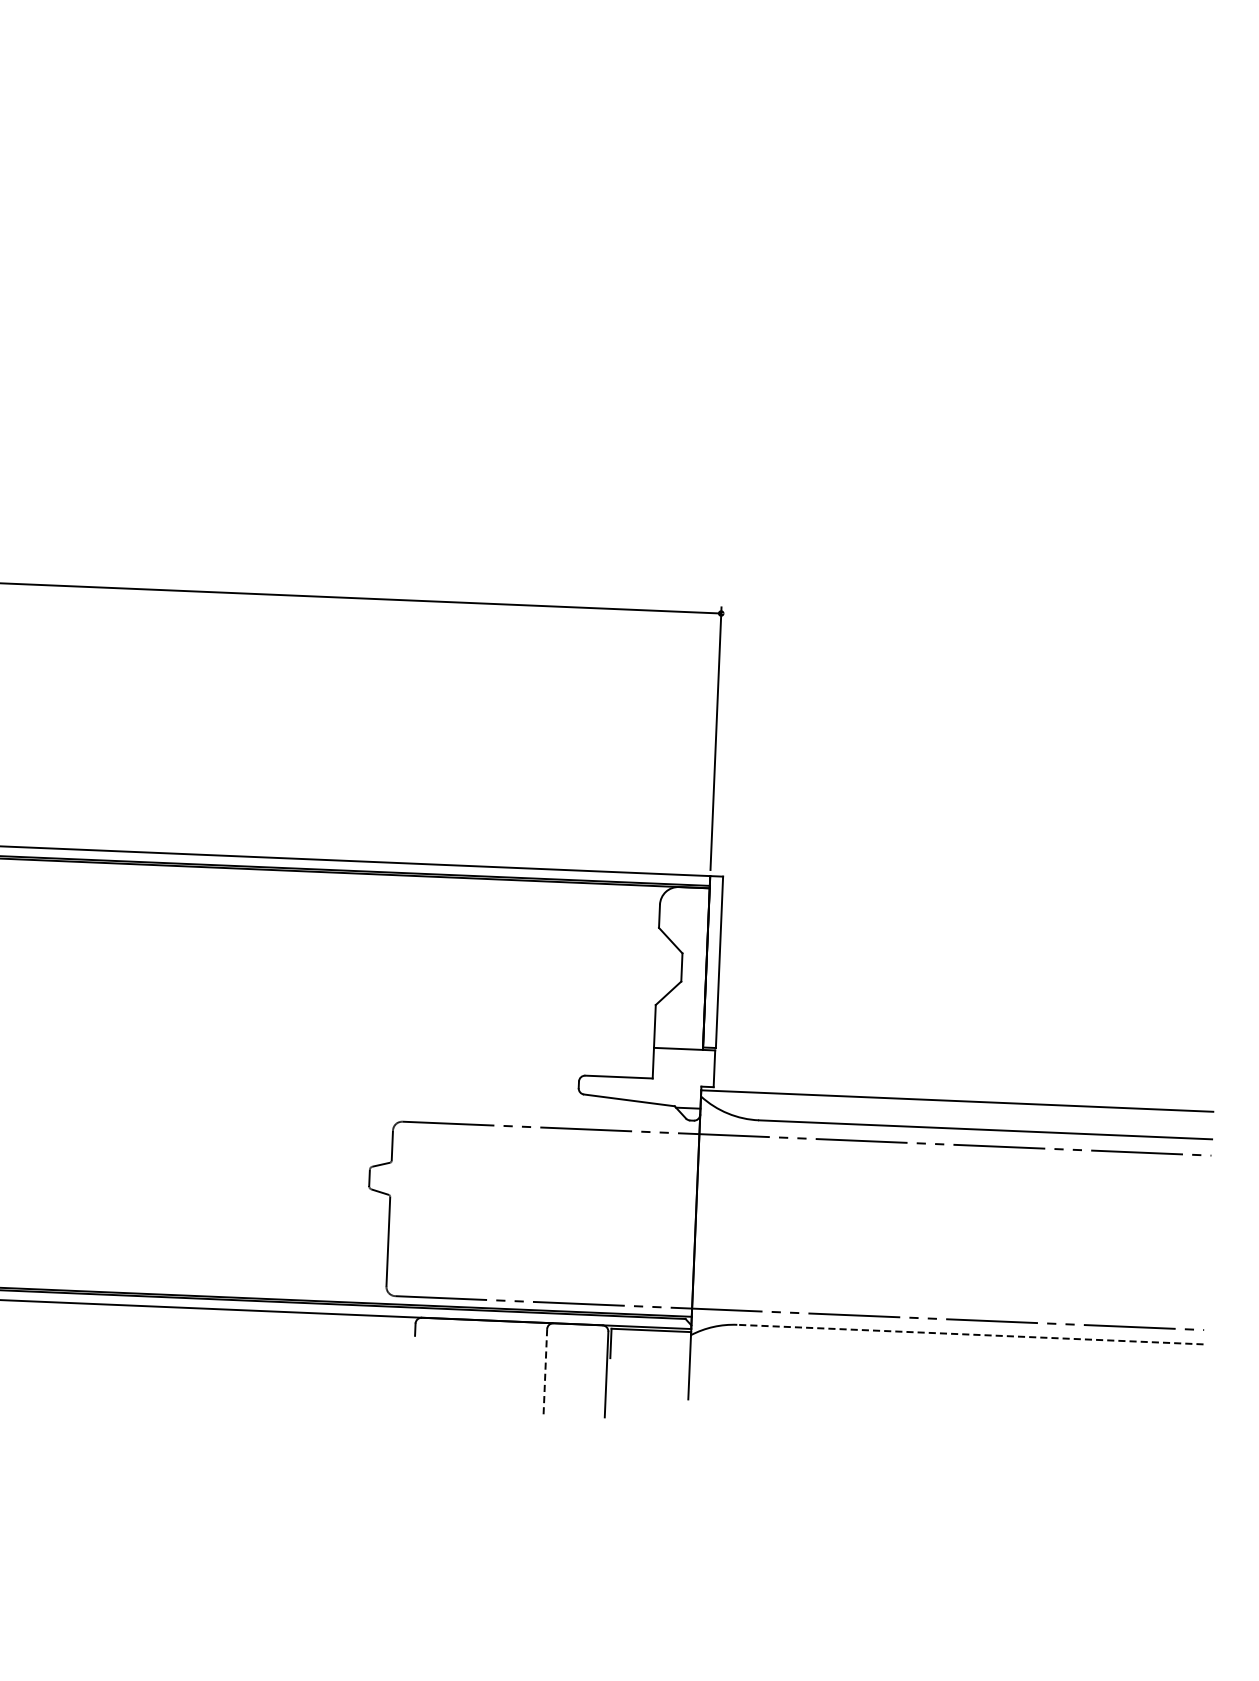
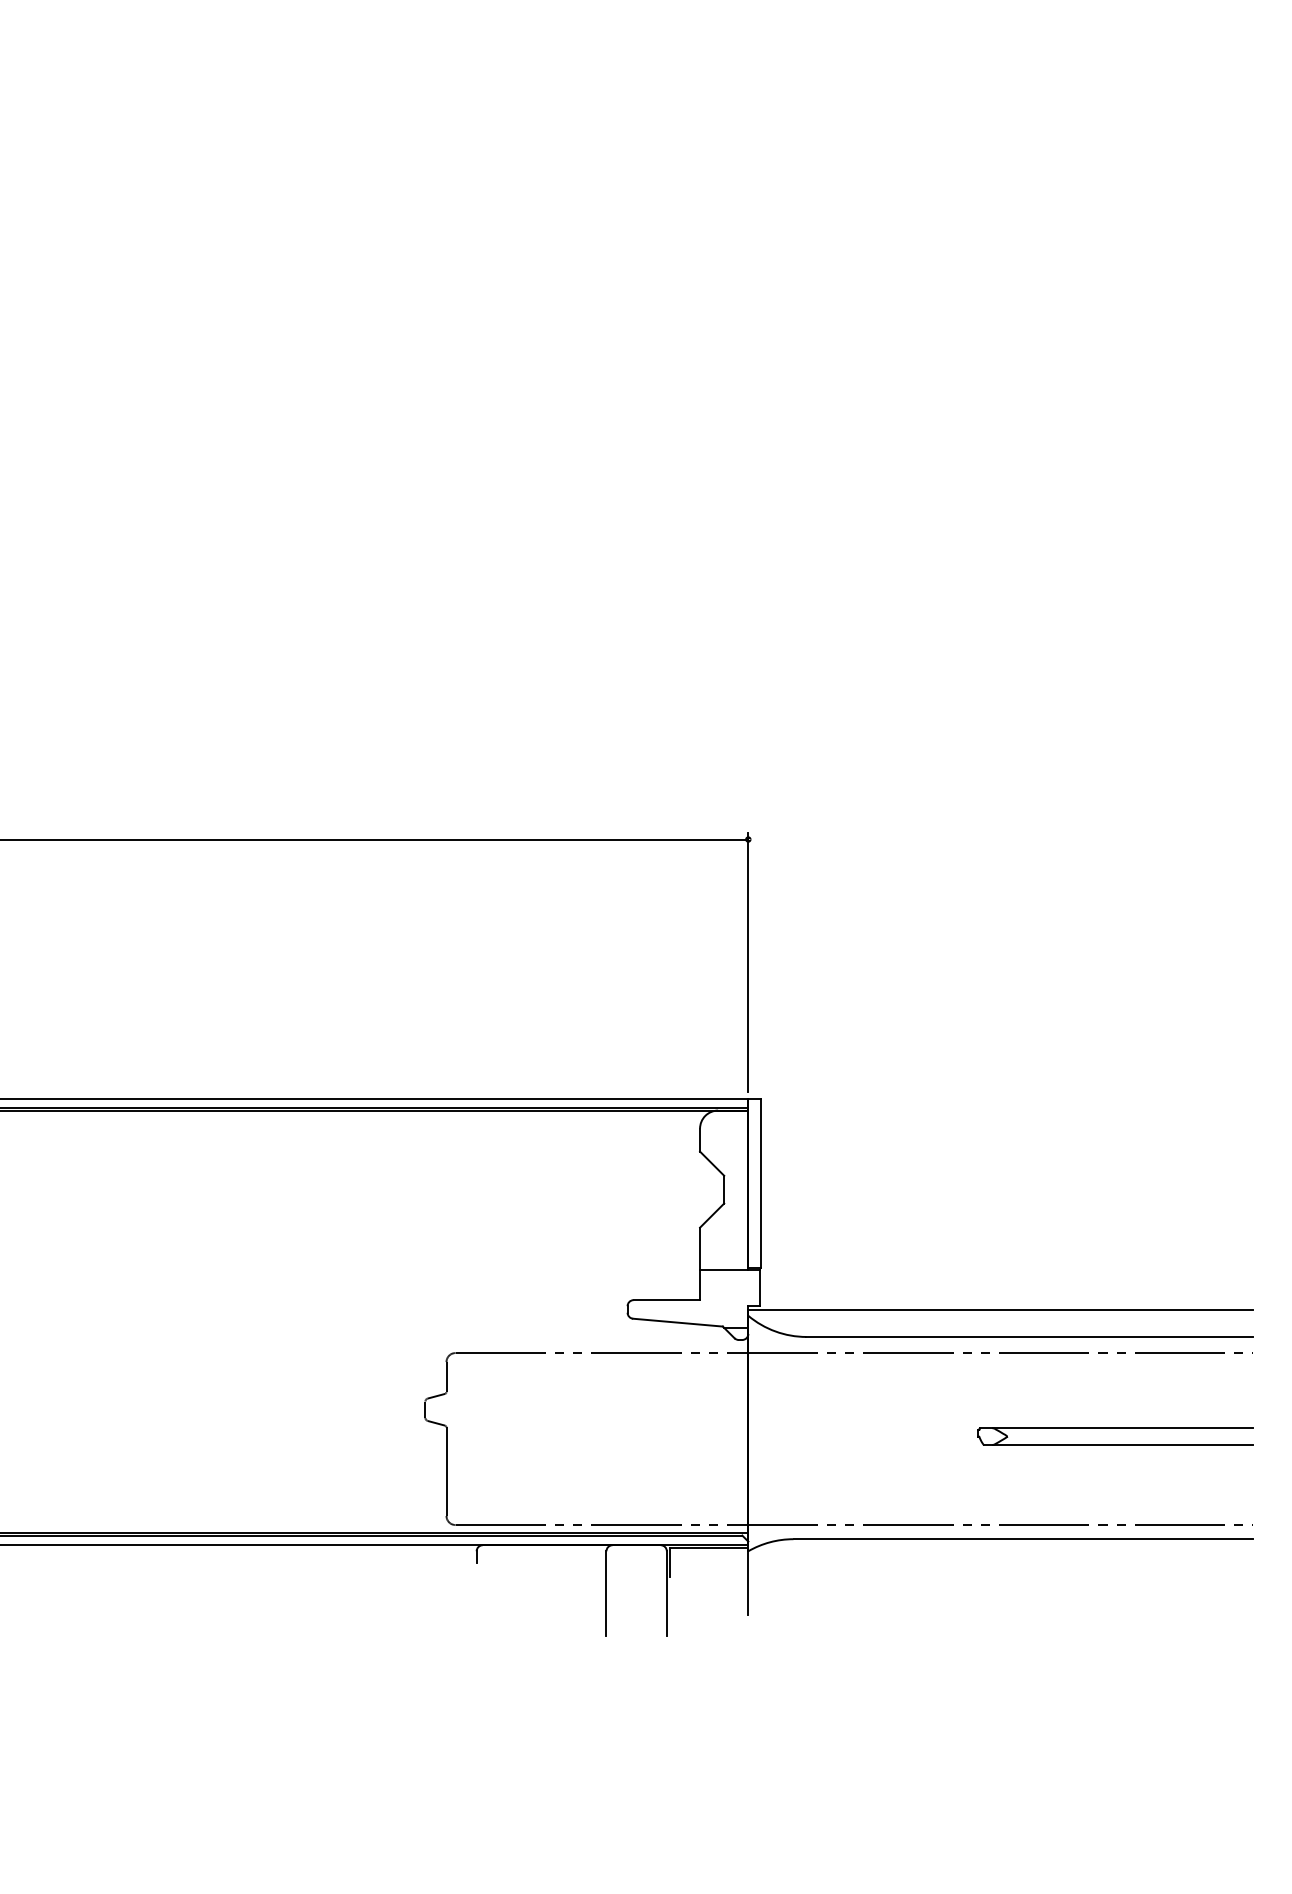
part: (1068, 1226) -> (1115, 1428), added
line: (970, 1334) -> (1023, 1539), dashed -> solid
line: (545, 1372) -> (606, 1594), dashed -> solid

